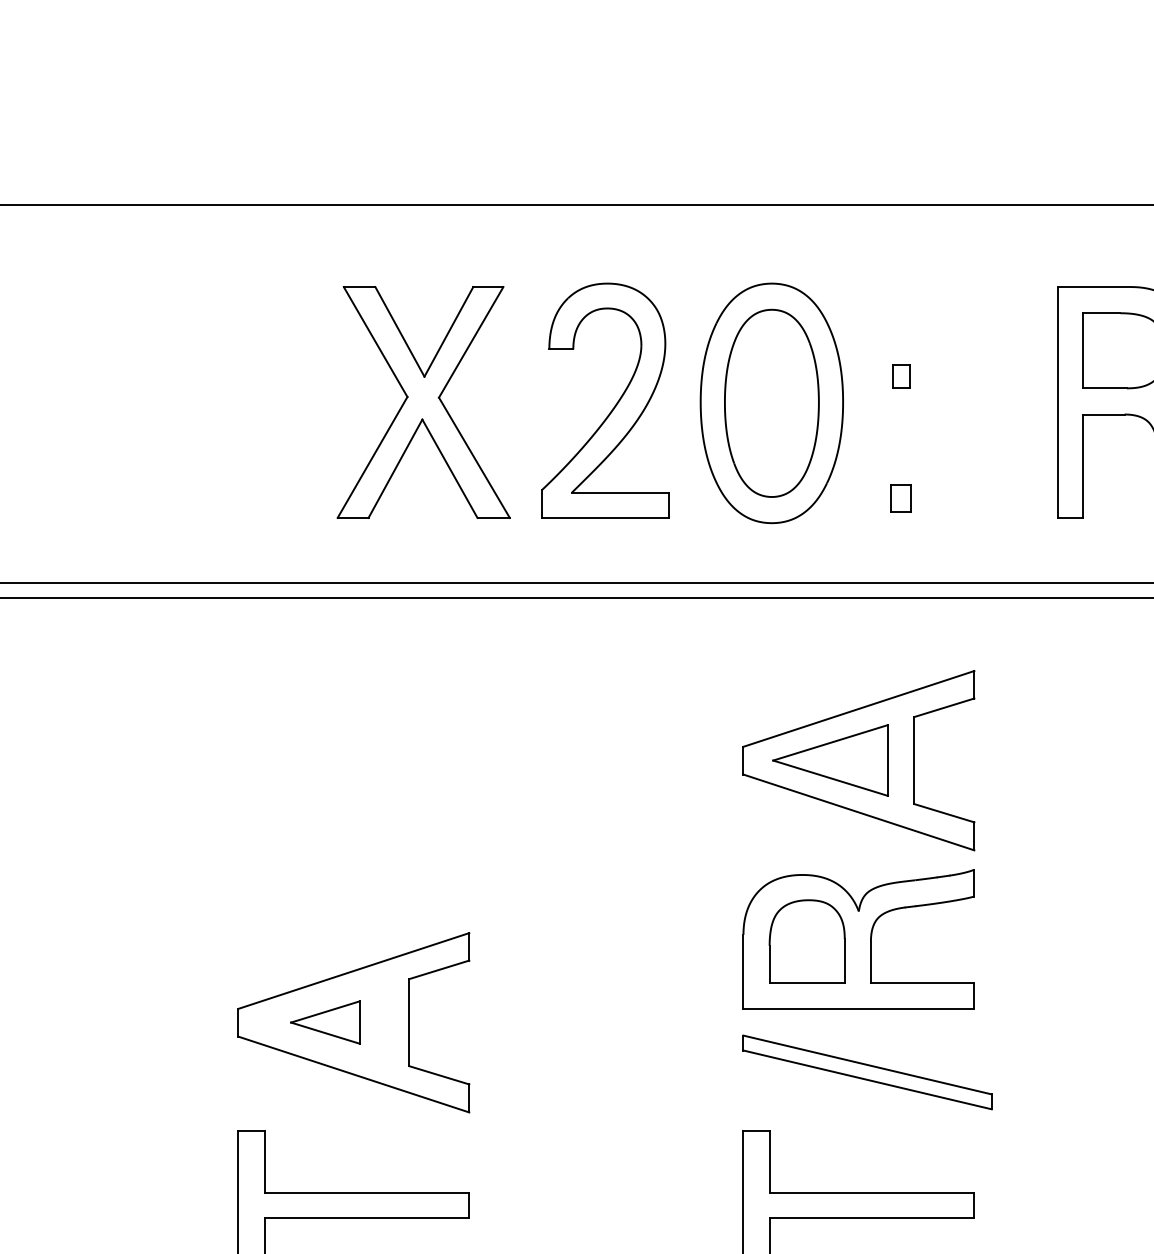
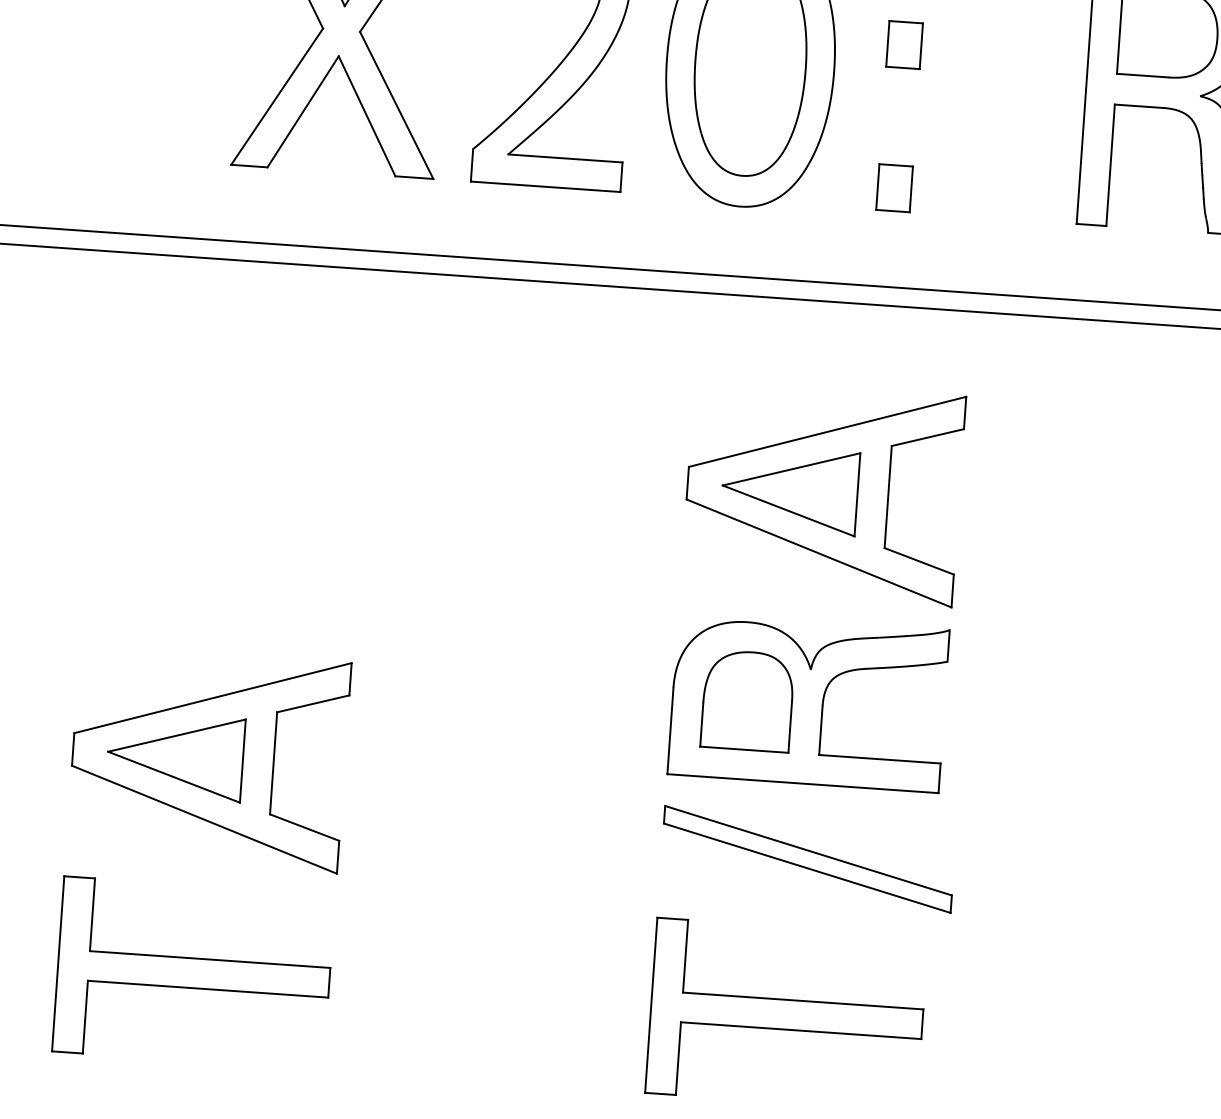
part: (901, 376) -> (904, 45), size x1.67
part: (901, 498) -> (894, 188), size x1.43
part: (325, 1022) -> (175, 756), size x1.67

